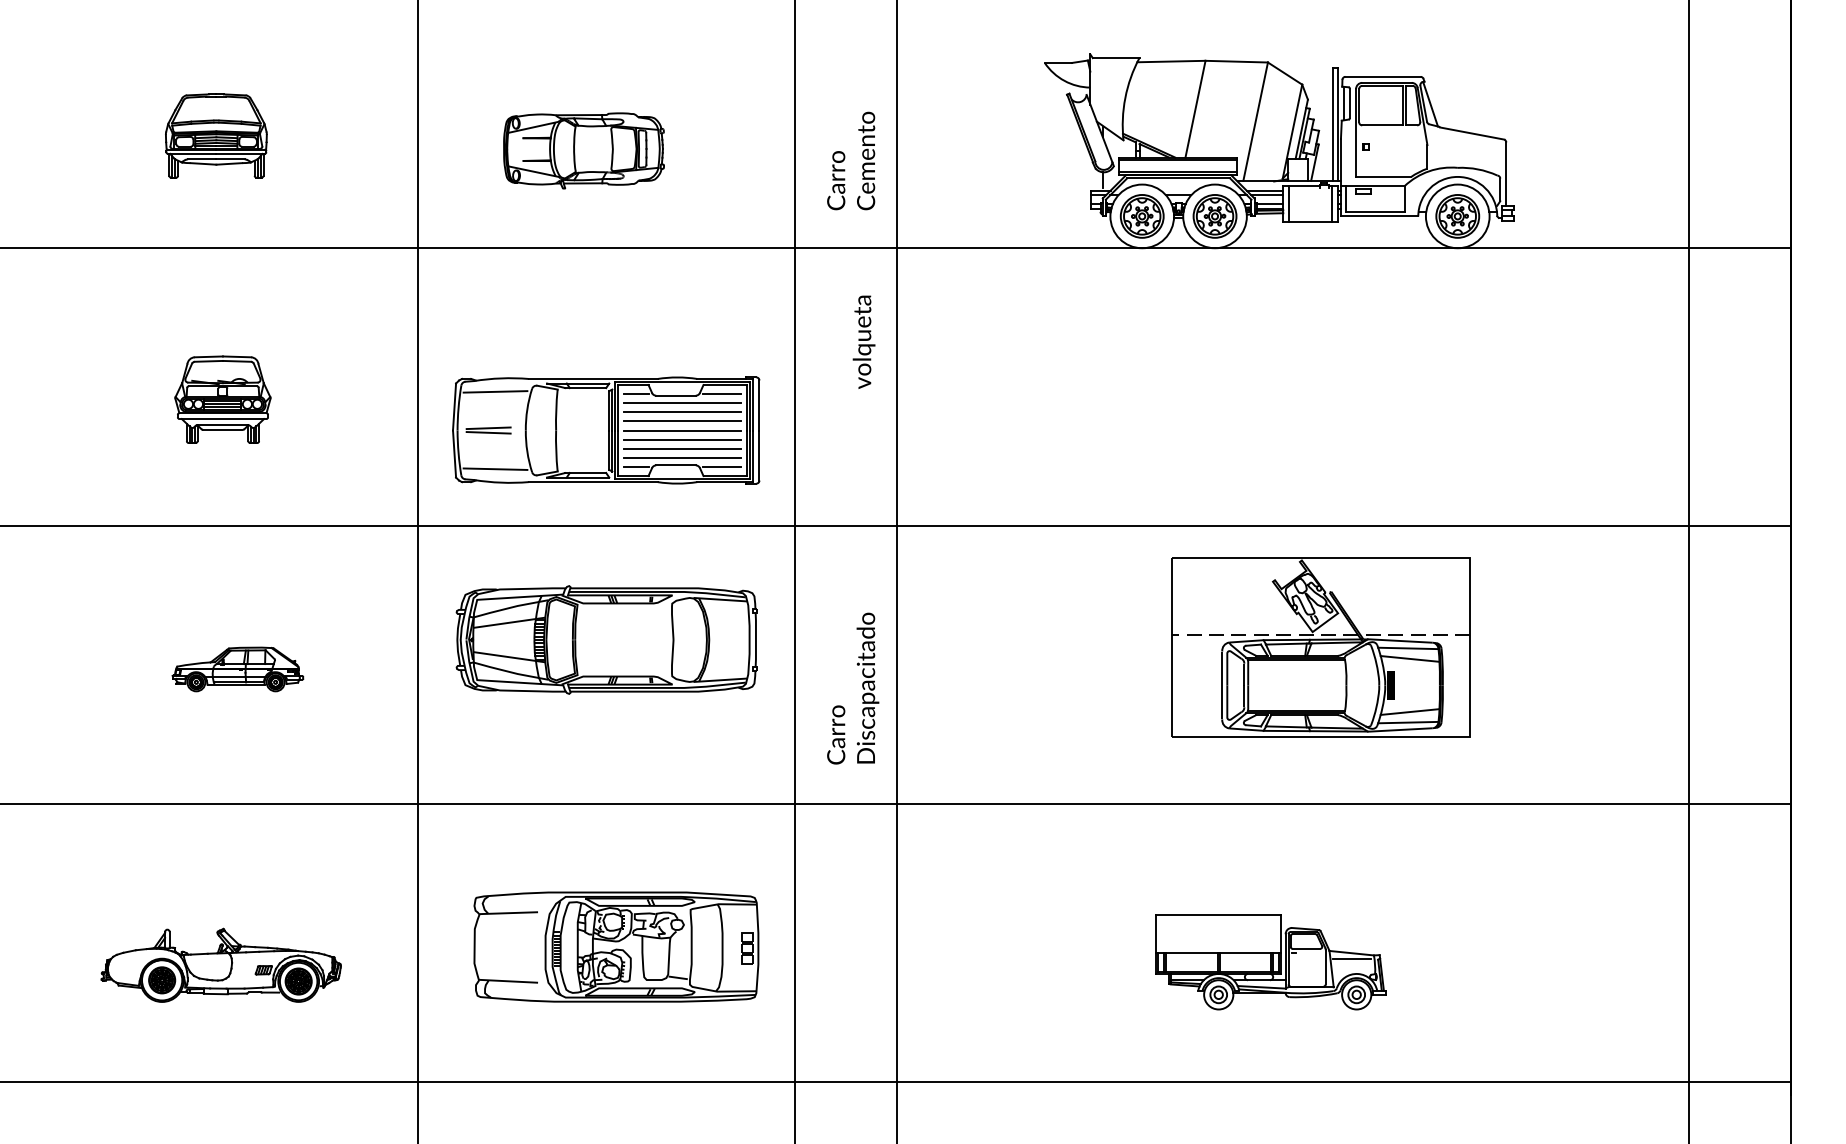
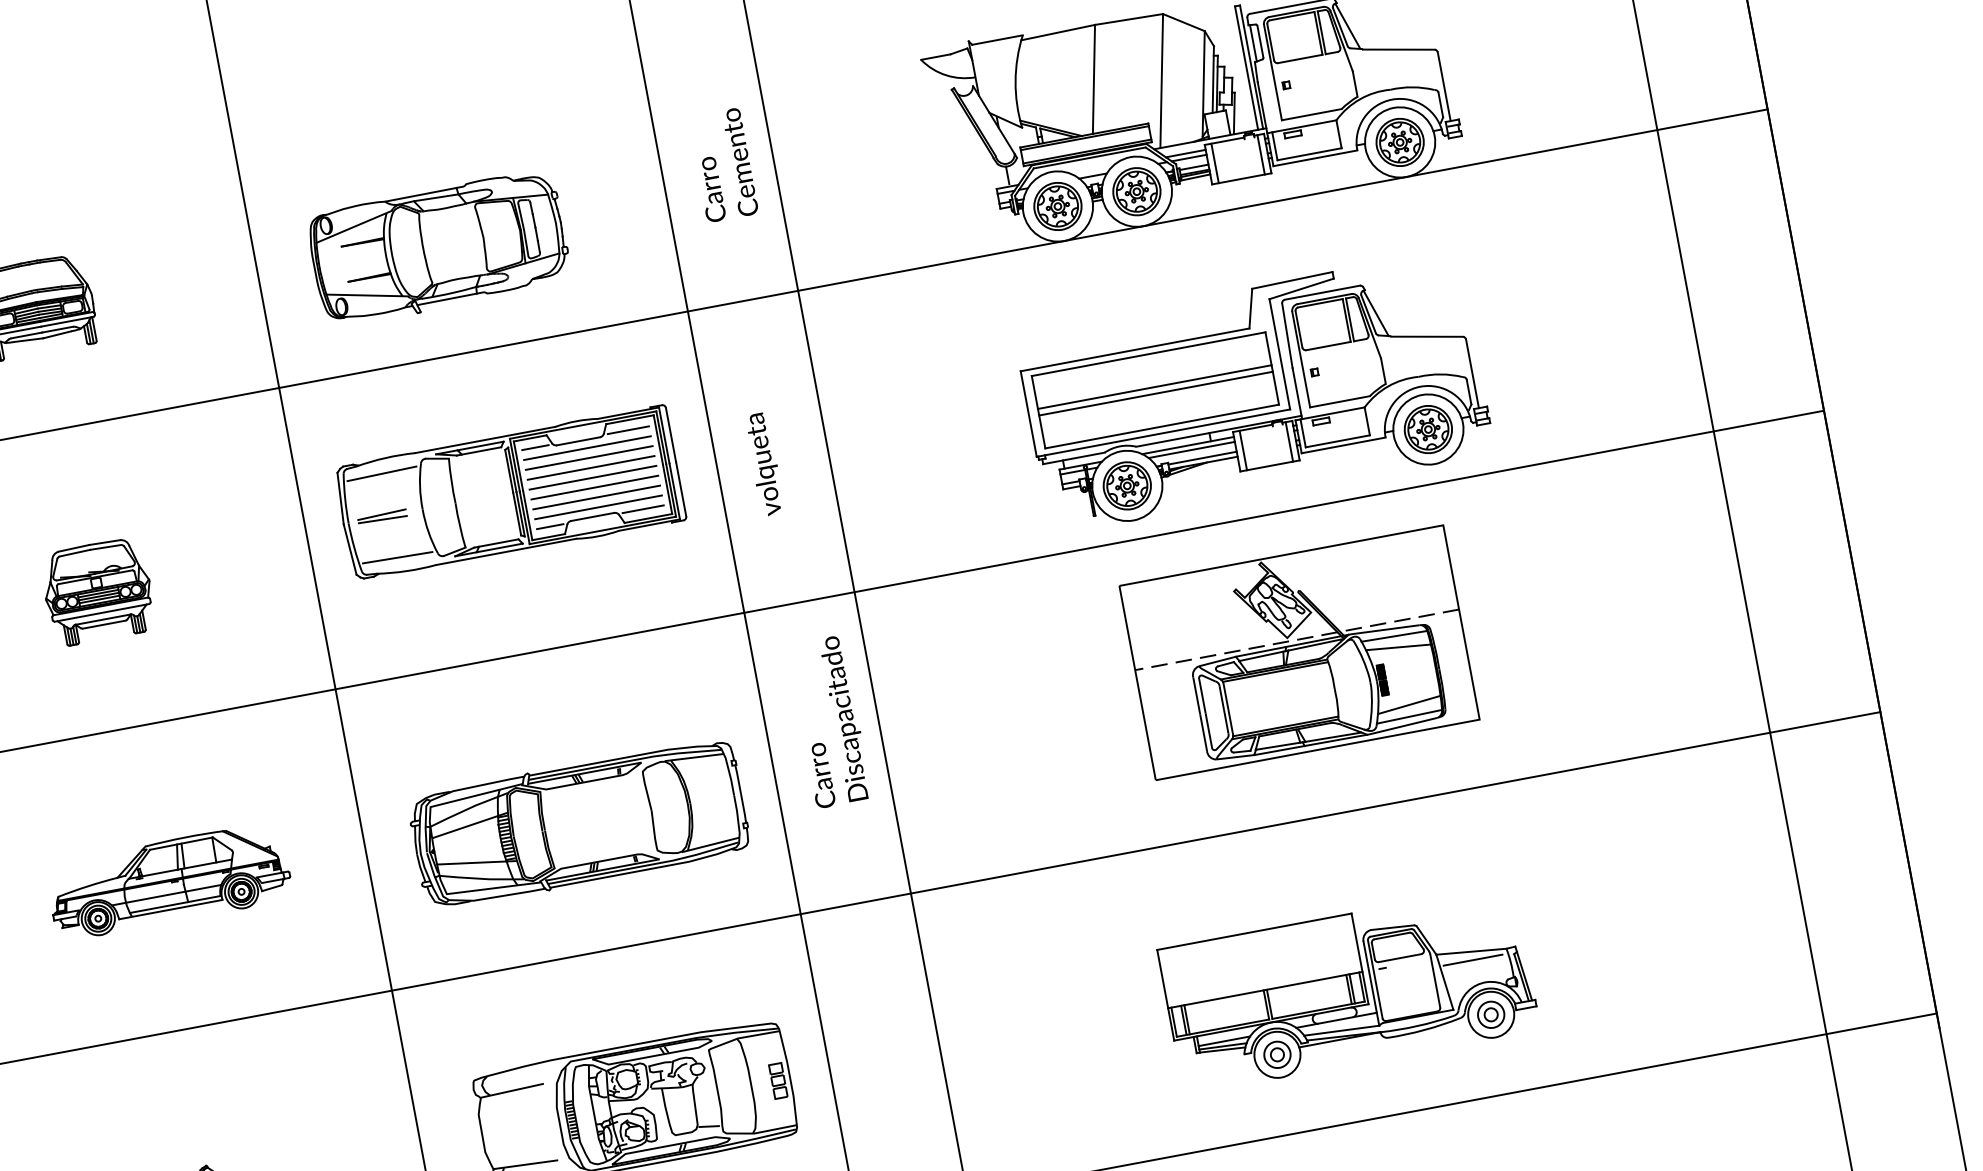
part: (583, 150) -> (438, 248), size x1.43
text: (851, 160) -> (723, 164), moved
text: (863, 341) -> (763, 463), moved
part: (1286, 414) -> (1254, 392), added
part: (606, 430) -> (510, 493), moved
part: (606, 639) -> (578, 823), moved
part: (1320, 647) -> (1298, 653), moved
part: (237, 669) -> (168, 881), size x1.67
text: (853, 688) -> (830, 721), moved
part: (1270, 962) -> (1348, 989), size x1.43

